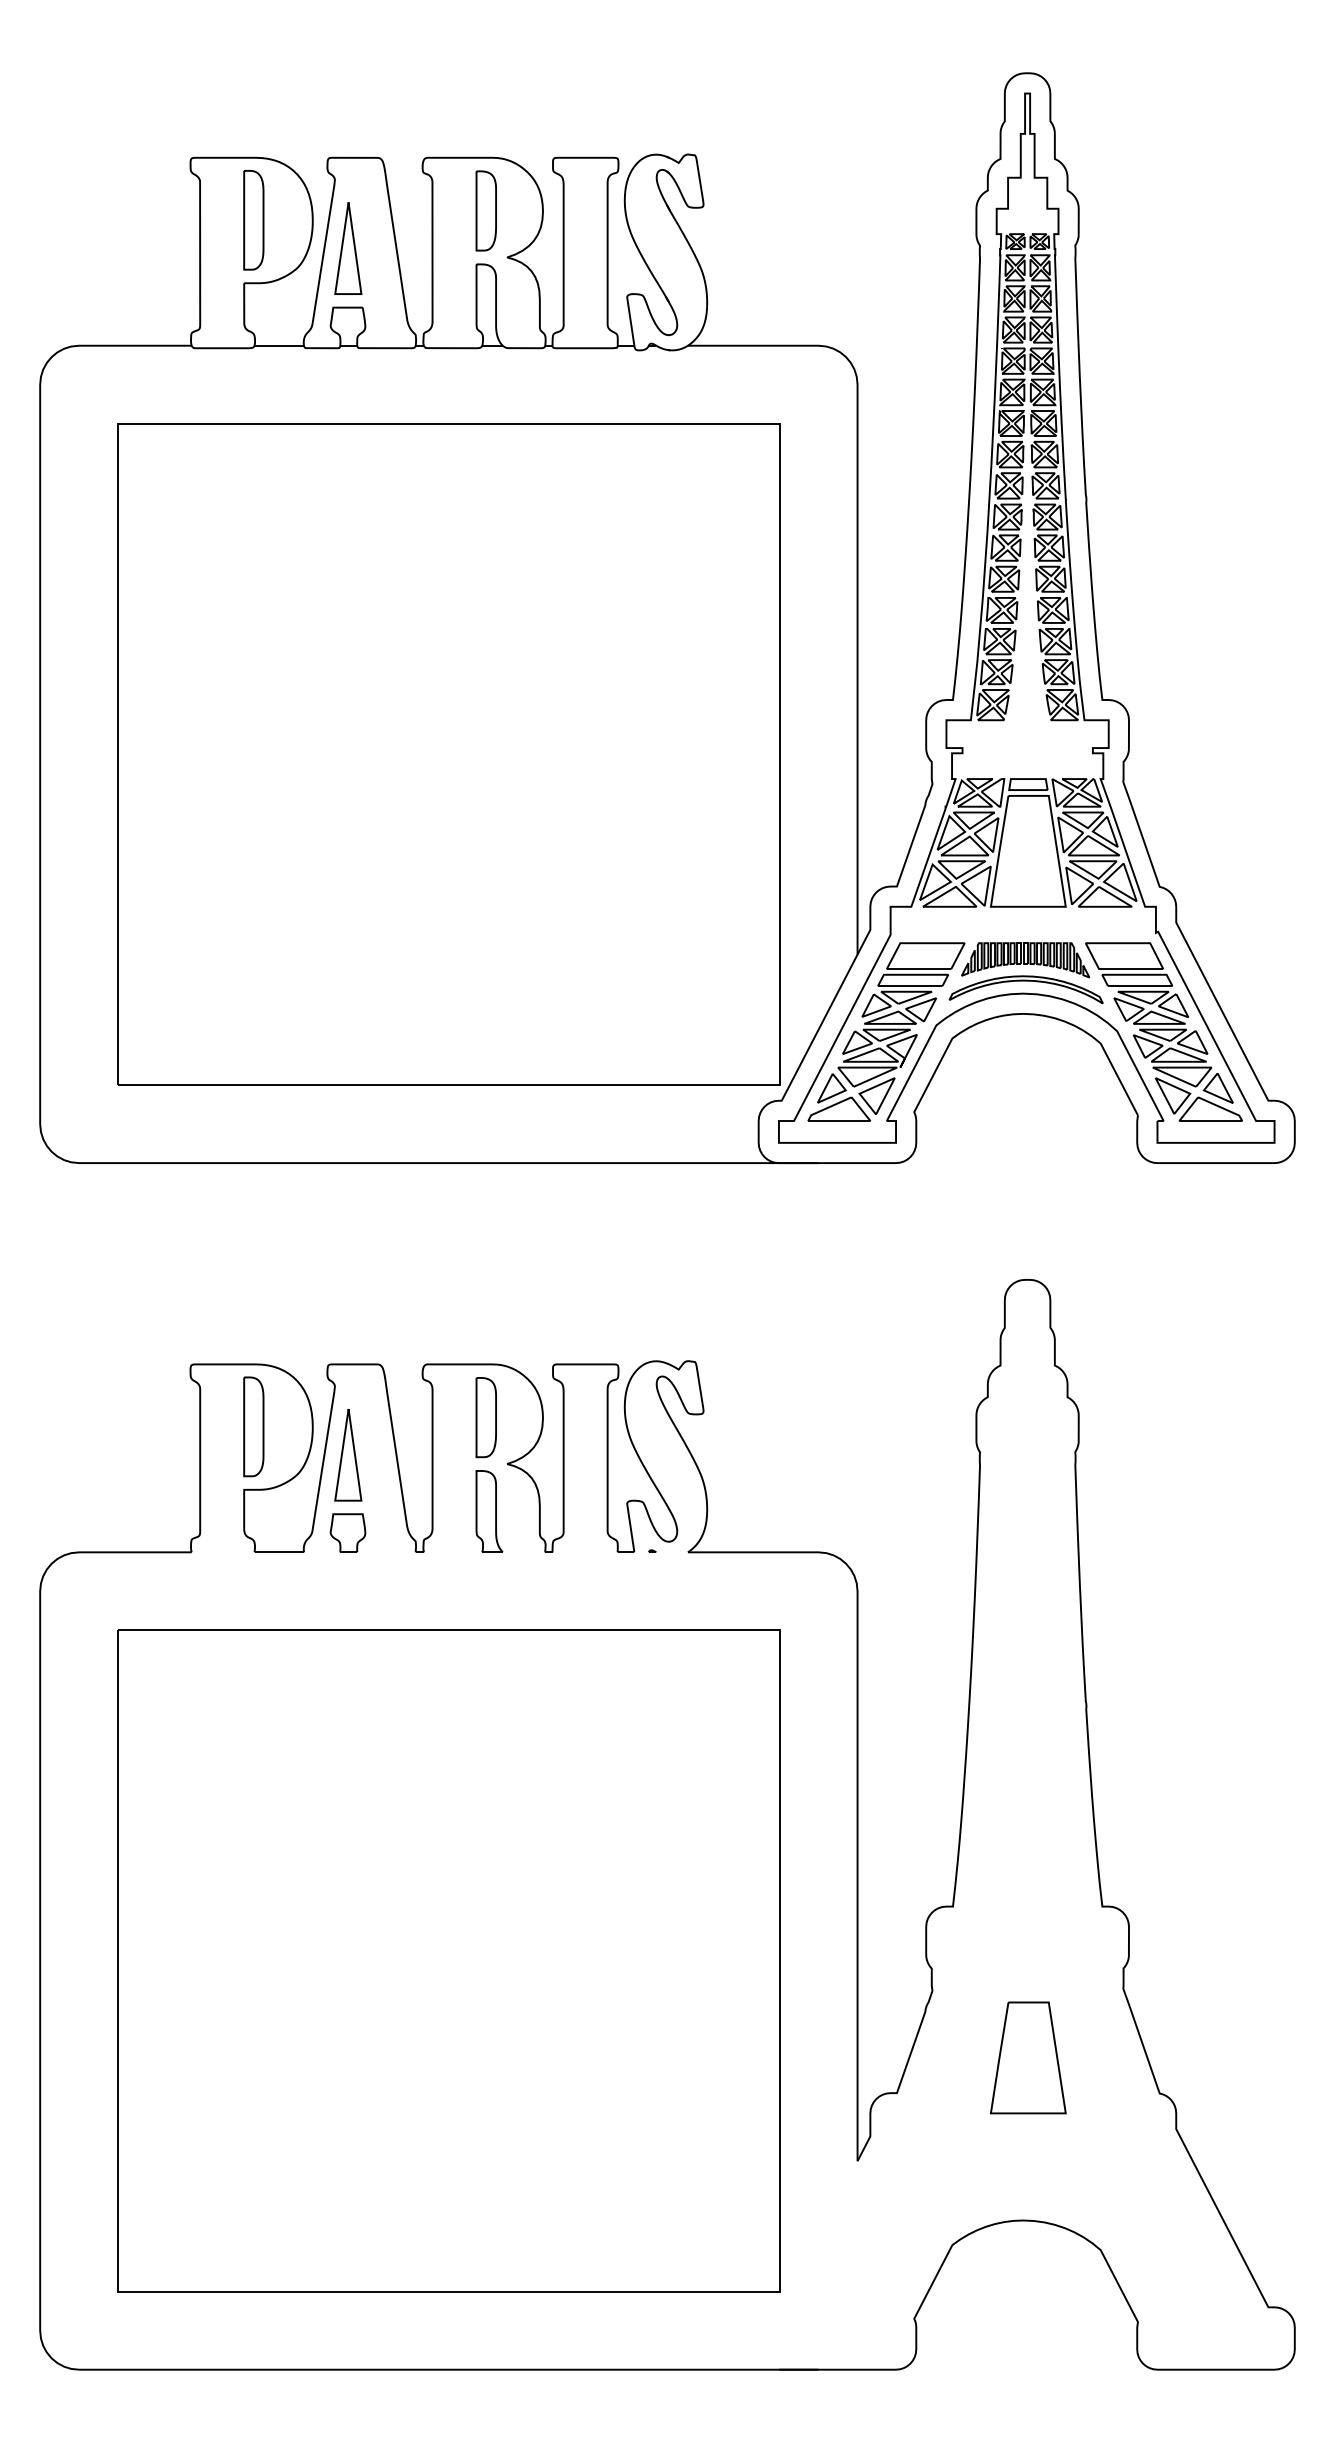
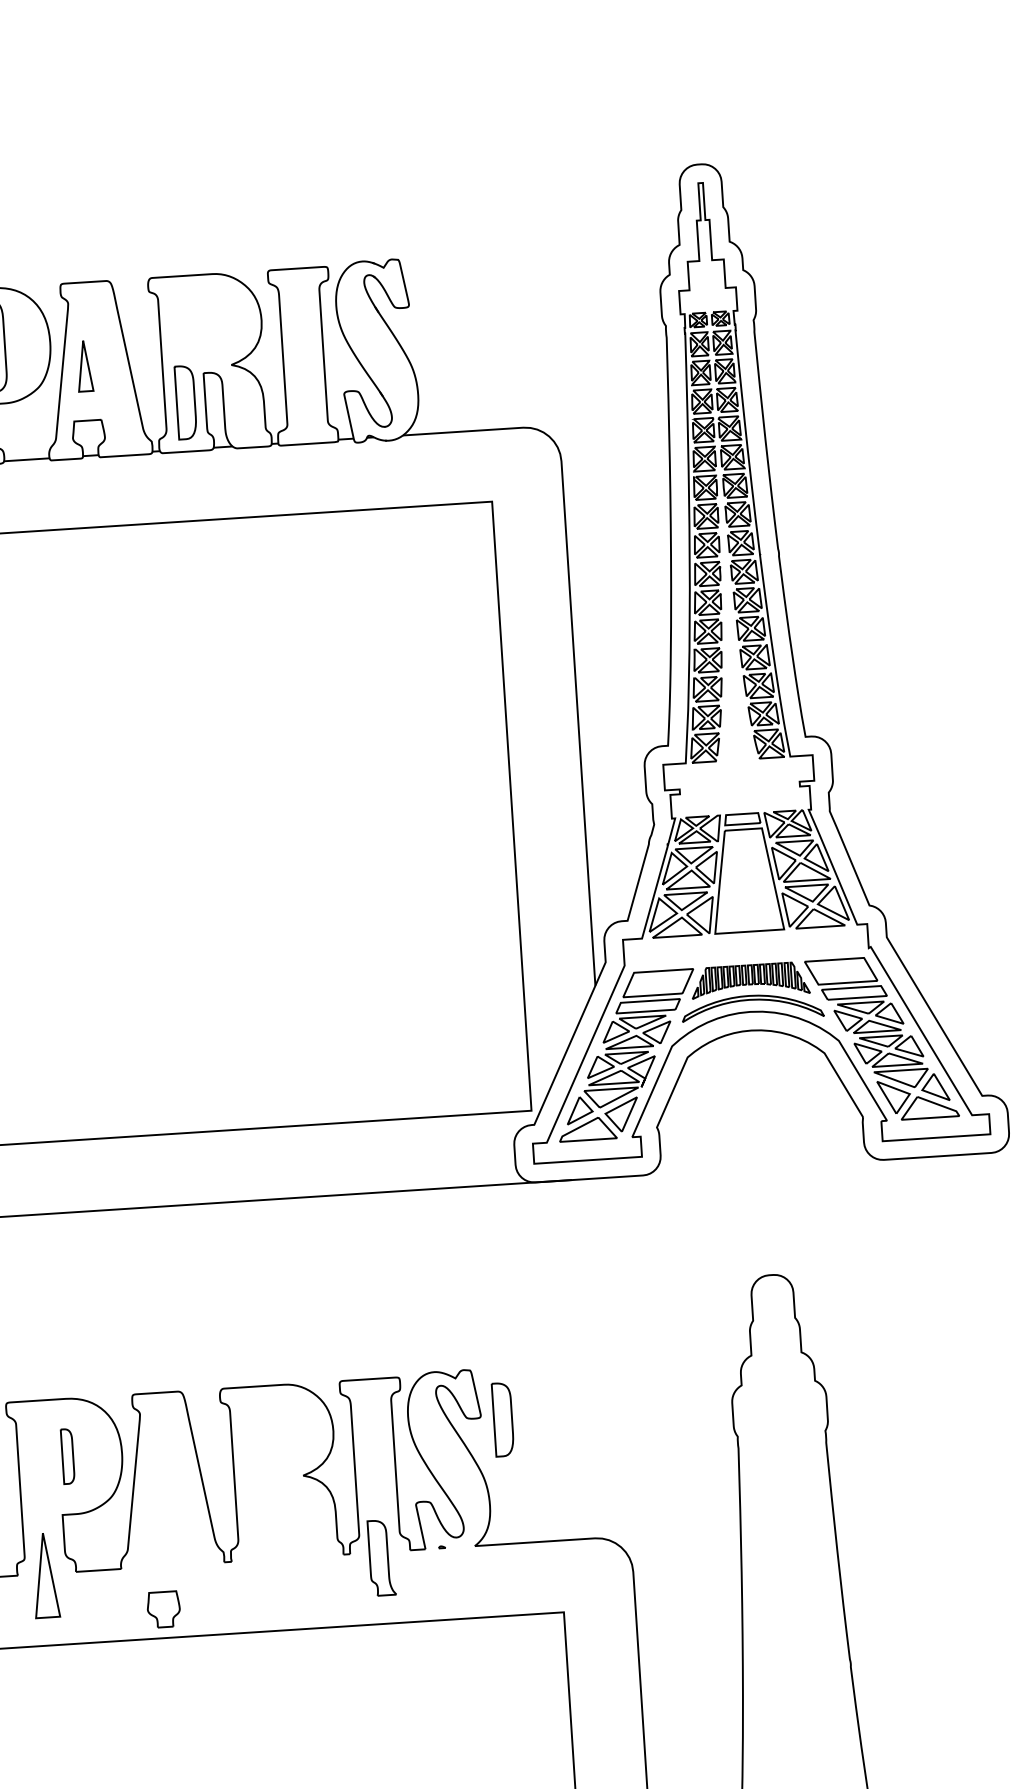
part: (485, 210) -> (185, 402), moved
part: (348, 248) -> (84, 366), size x0.6
part: (485, 1417) -> (502, 1419), moved
part: (253, 1426) -> (67, 1456), size x0.6
part: (348, 1455) -> (45, 1575), moved
part: (489, 1511) -> (381, 1557), moved
part: (347, 1532) -> (163, 1608), moved

